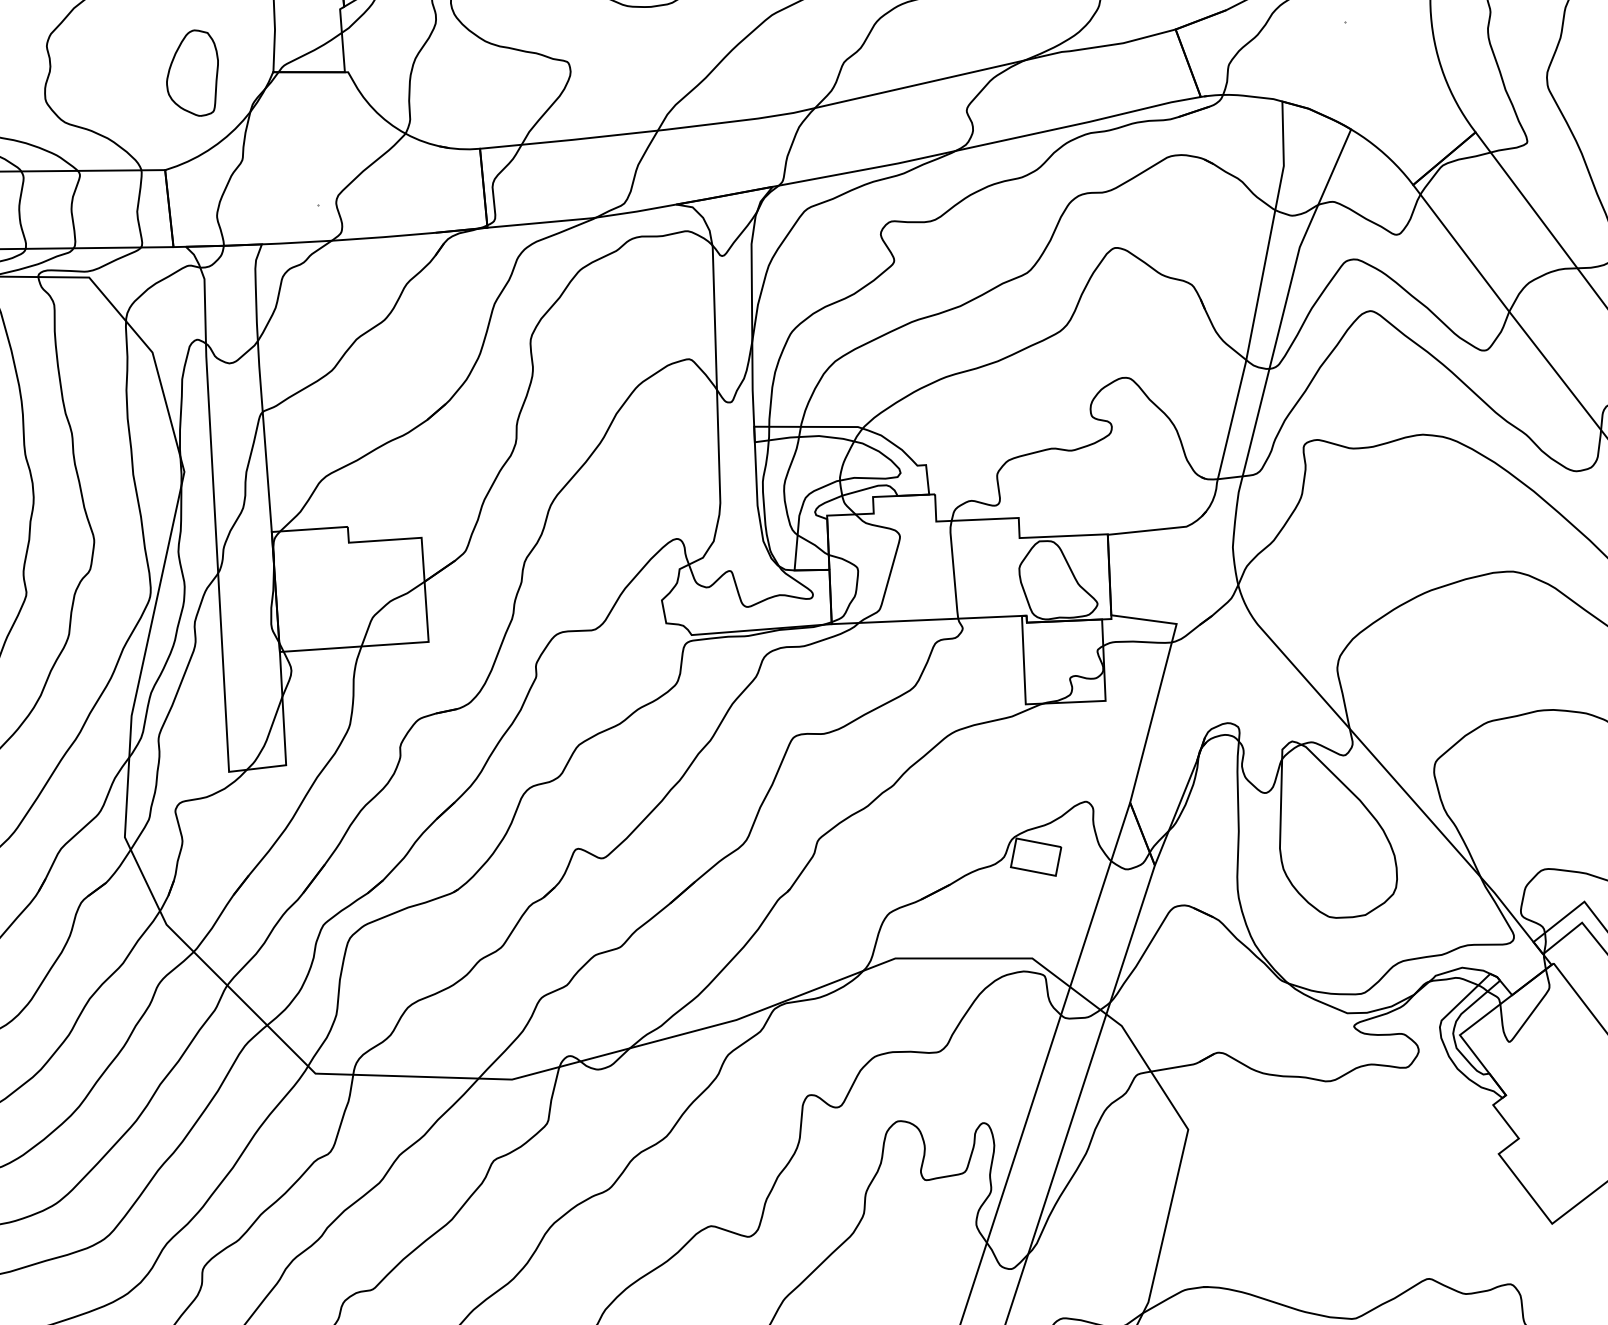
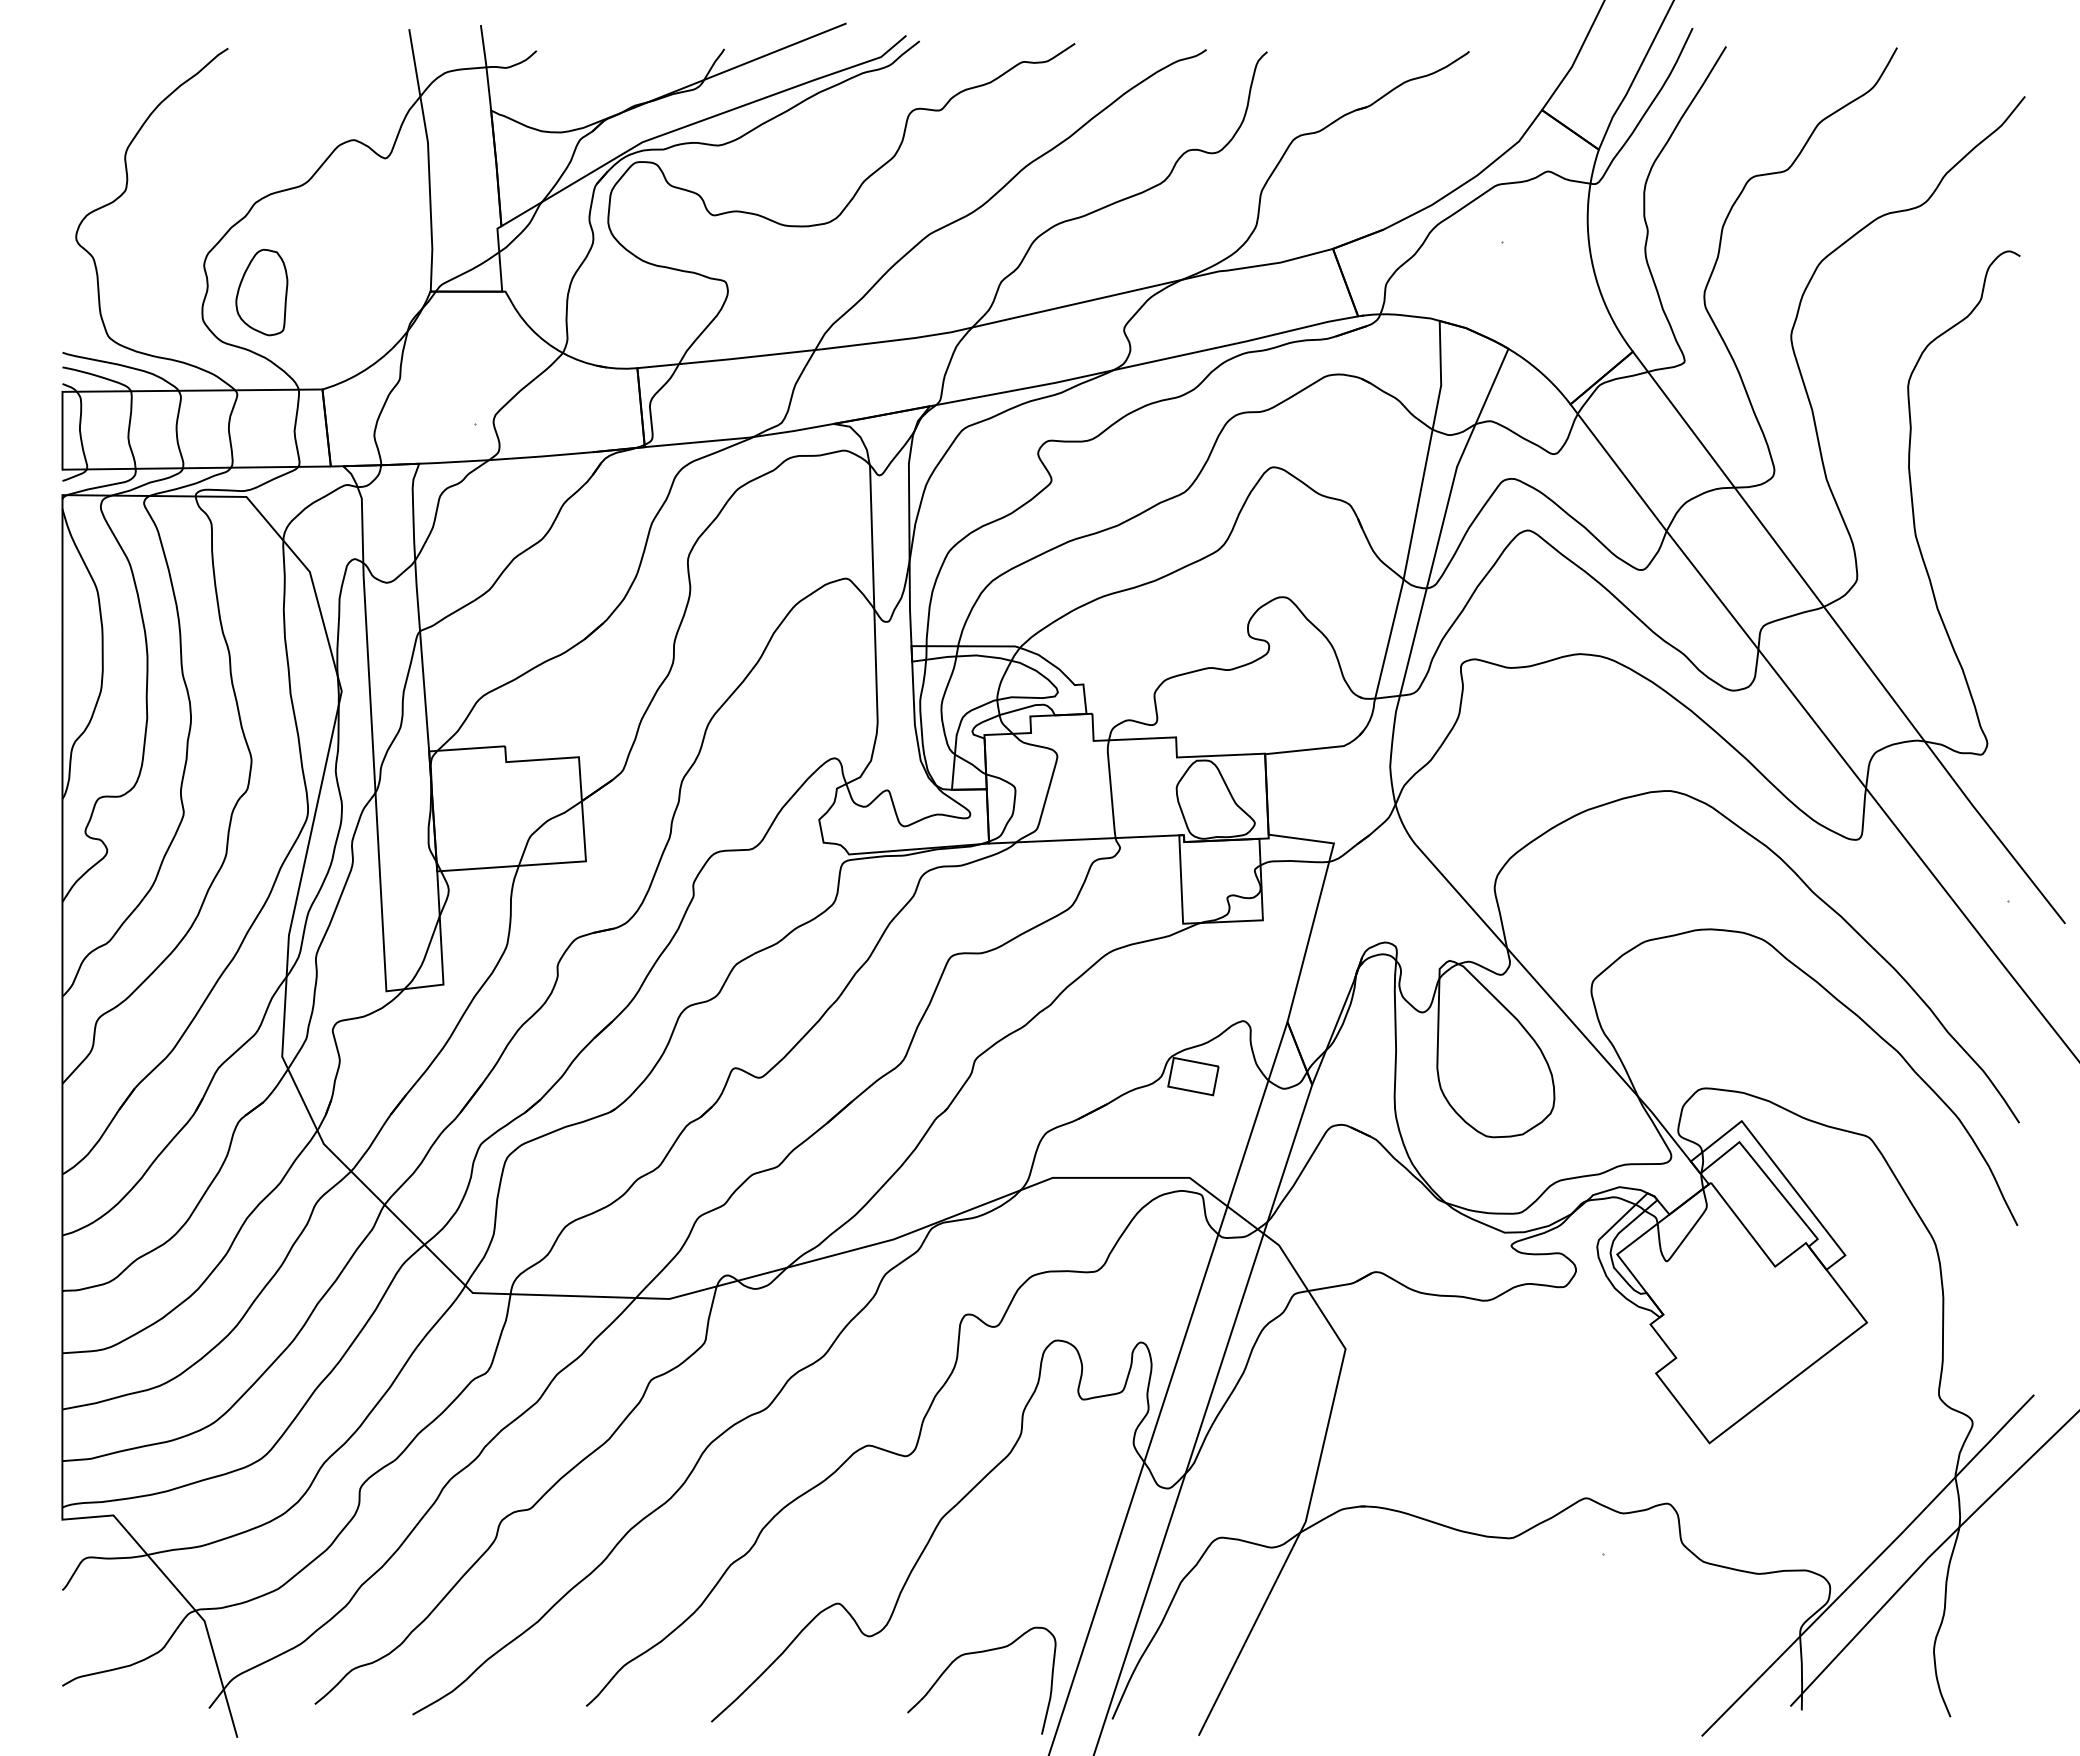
part: (192, 73) -> (261, 292), moved

